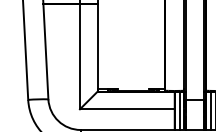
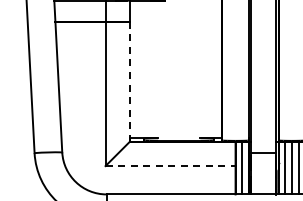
line: (97, 47) -> (129, 81), solid -> dashed
line: (127, 109) -> (170, 166), solid -> dashed

